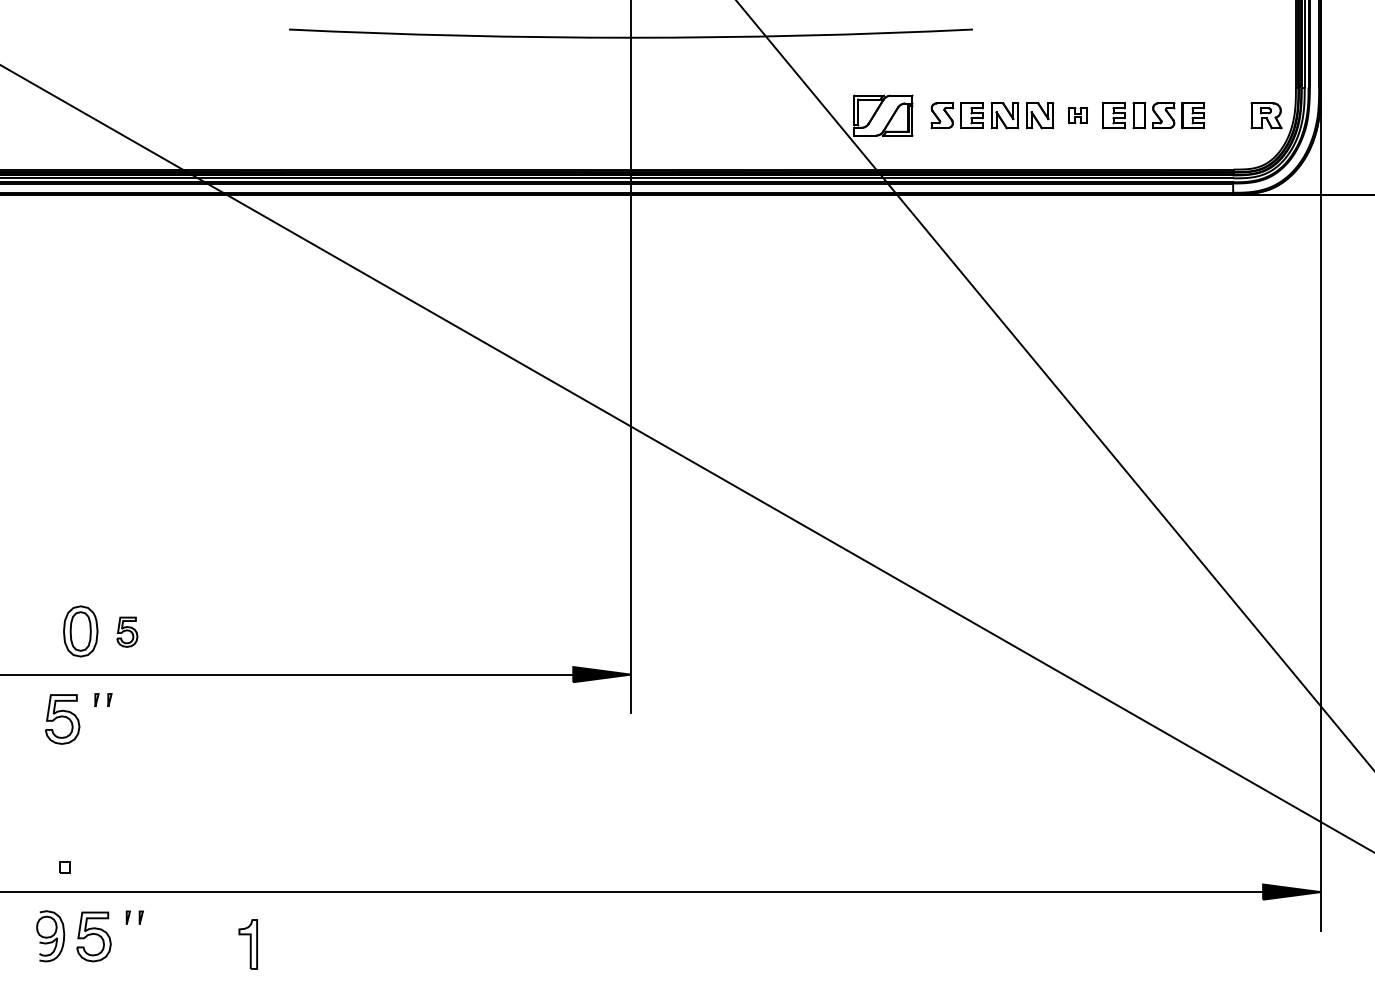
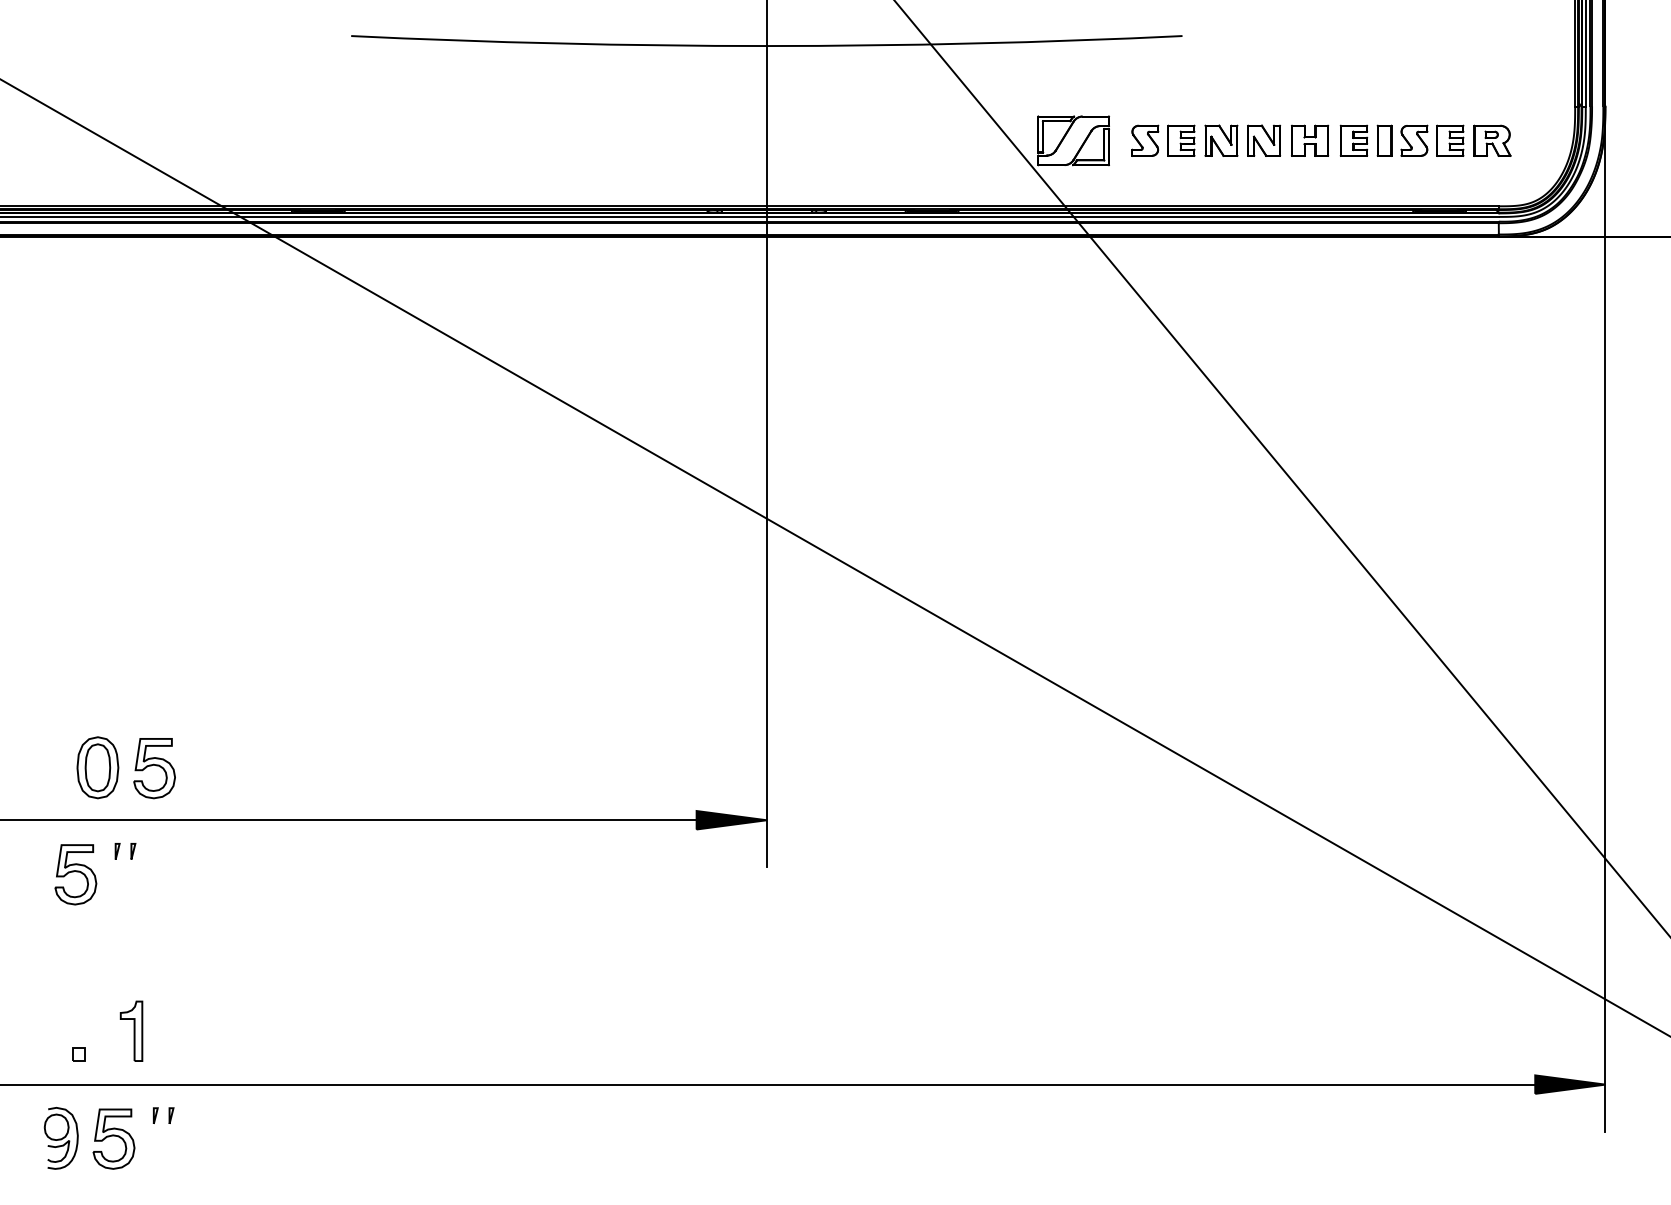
part: (1078, 115) -> (1310, 140), size x1.67
part: (1266, 115) -> (1492, 140), moved
part: (127, 632) -> (154, 768), size x1.67
part: (248, 943) -> (131, 1030), moved

